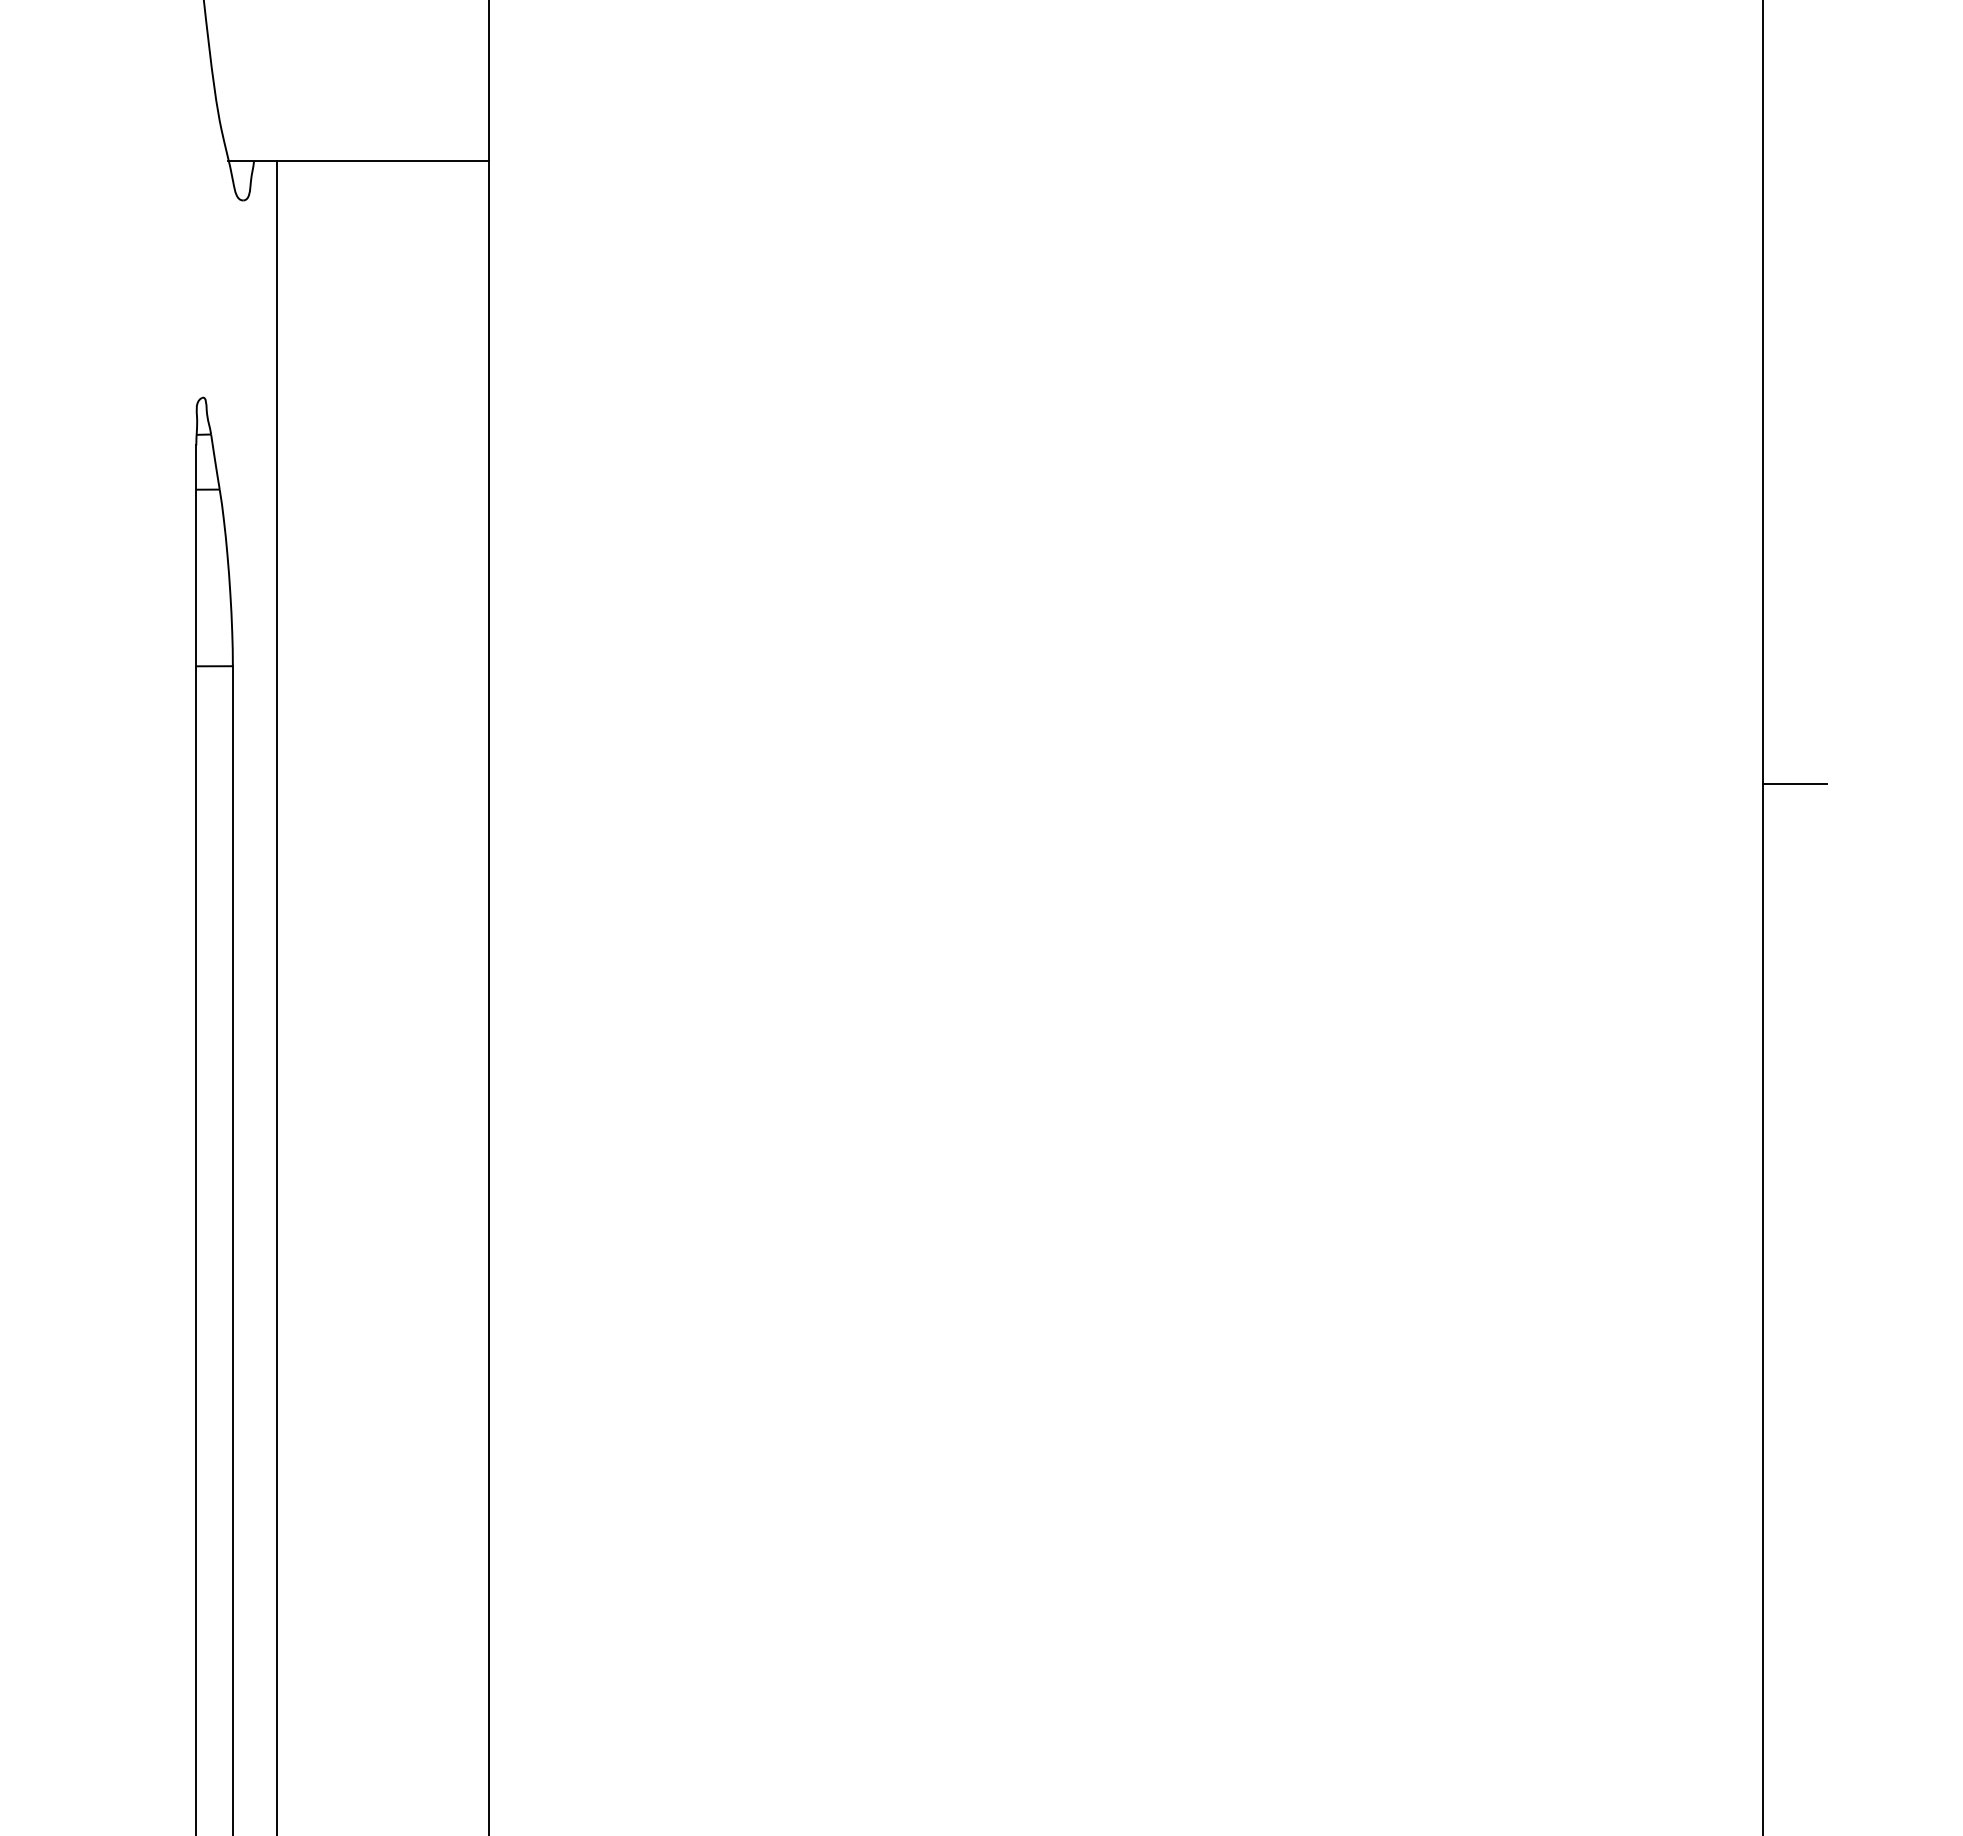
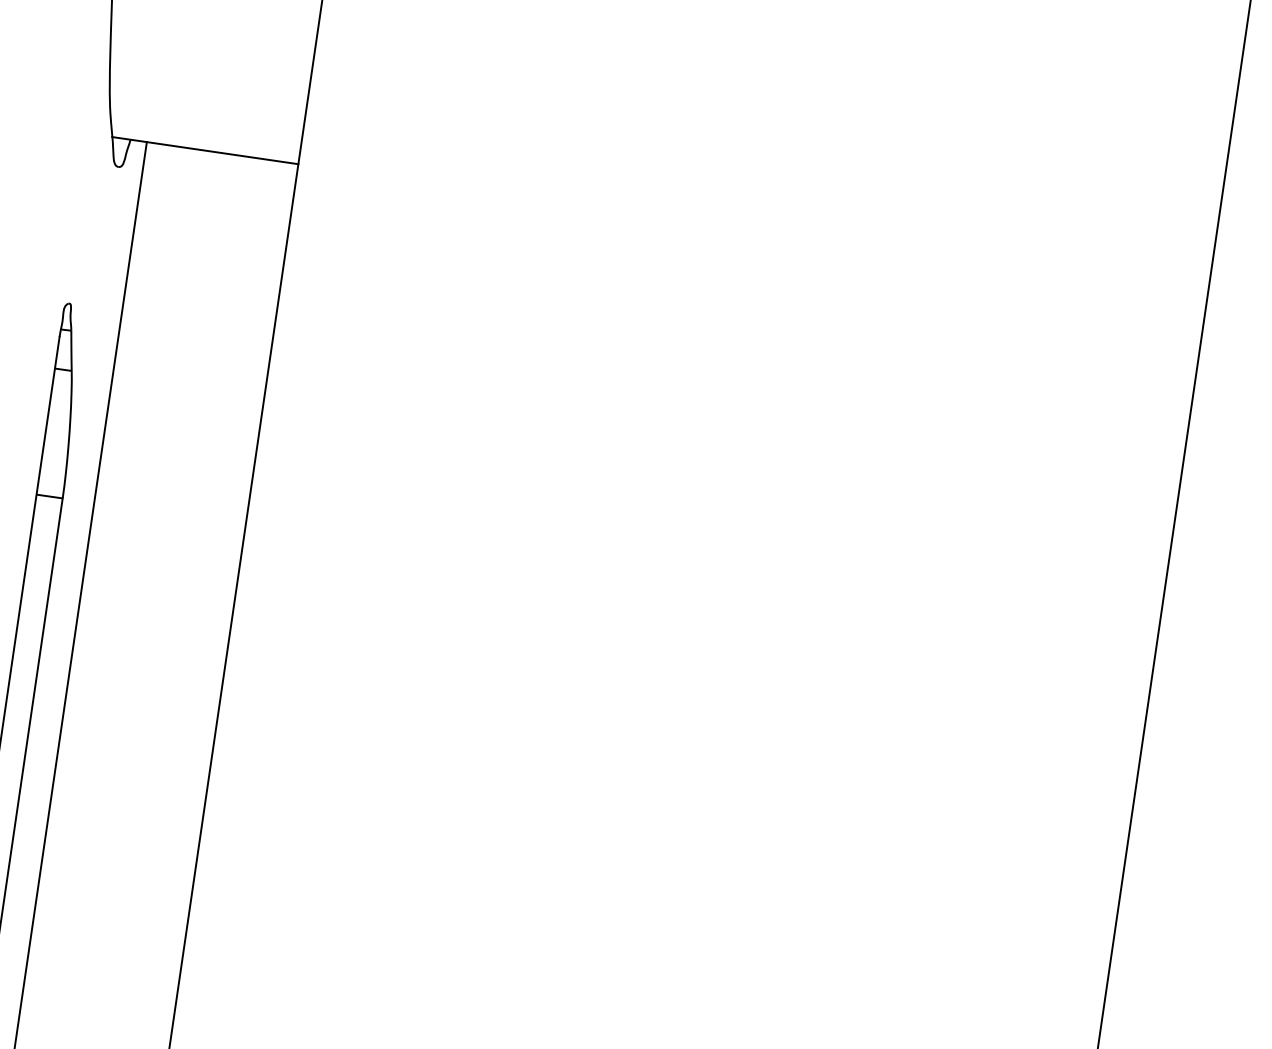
line: (1794, 784) -> (1165, 745), removed

